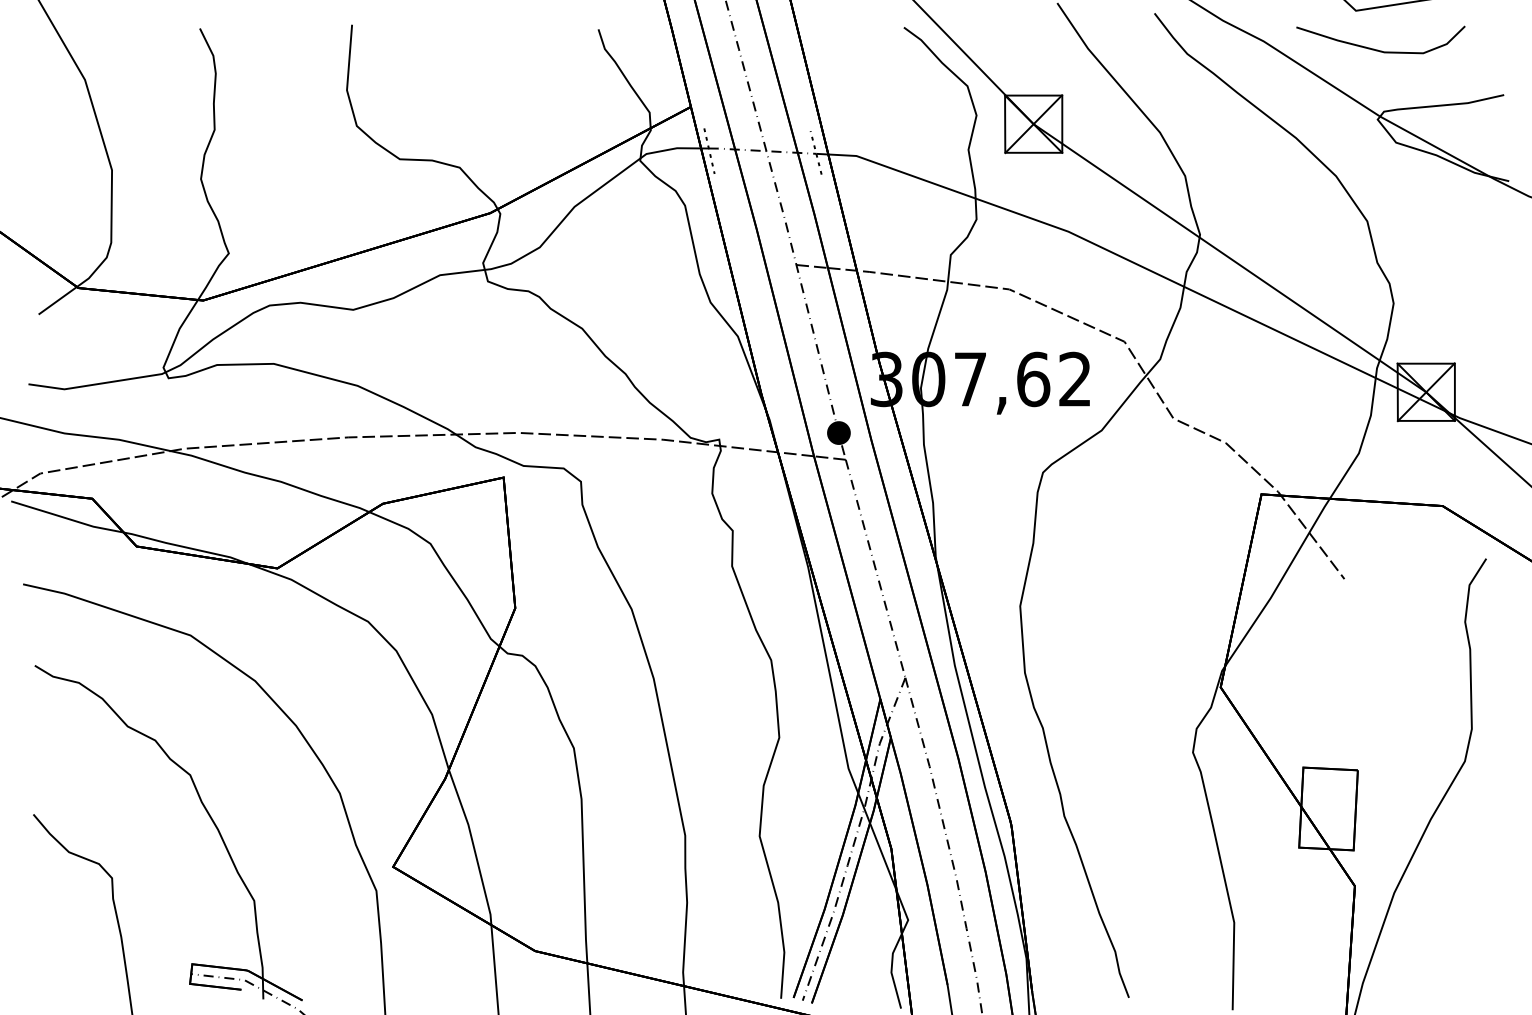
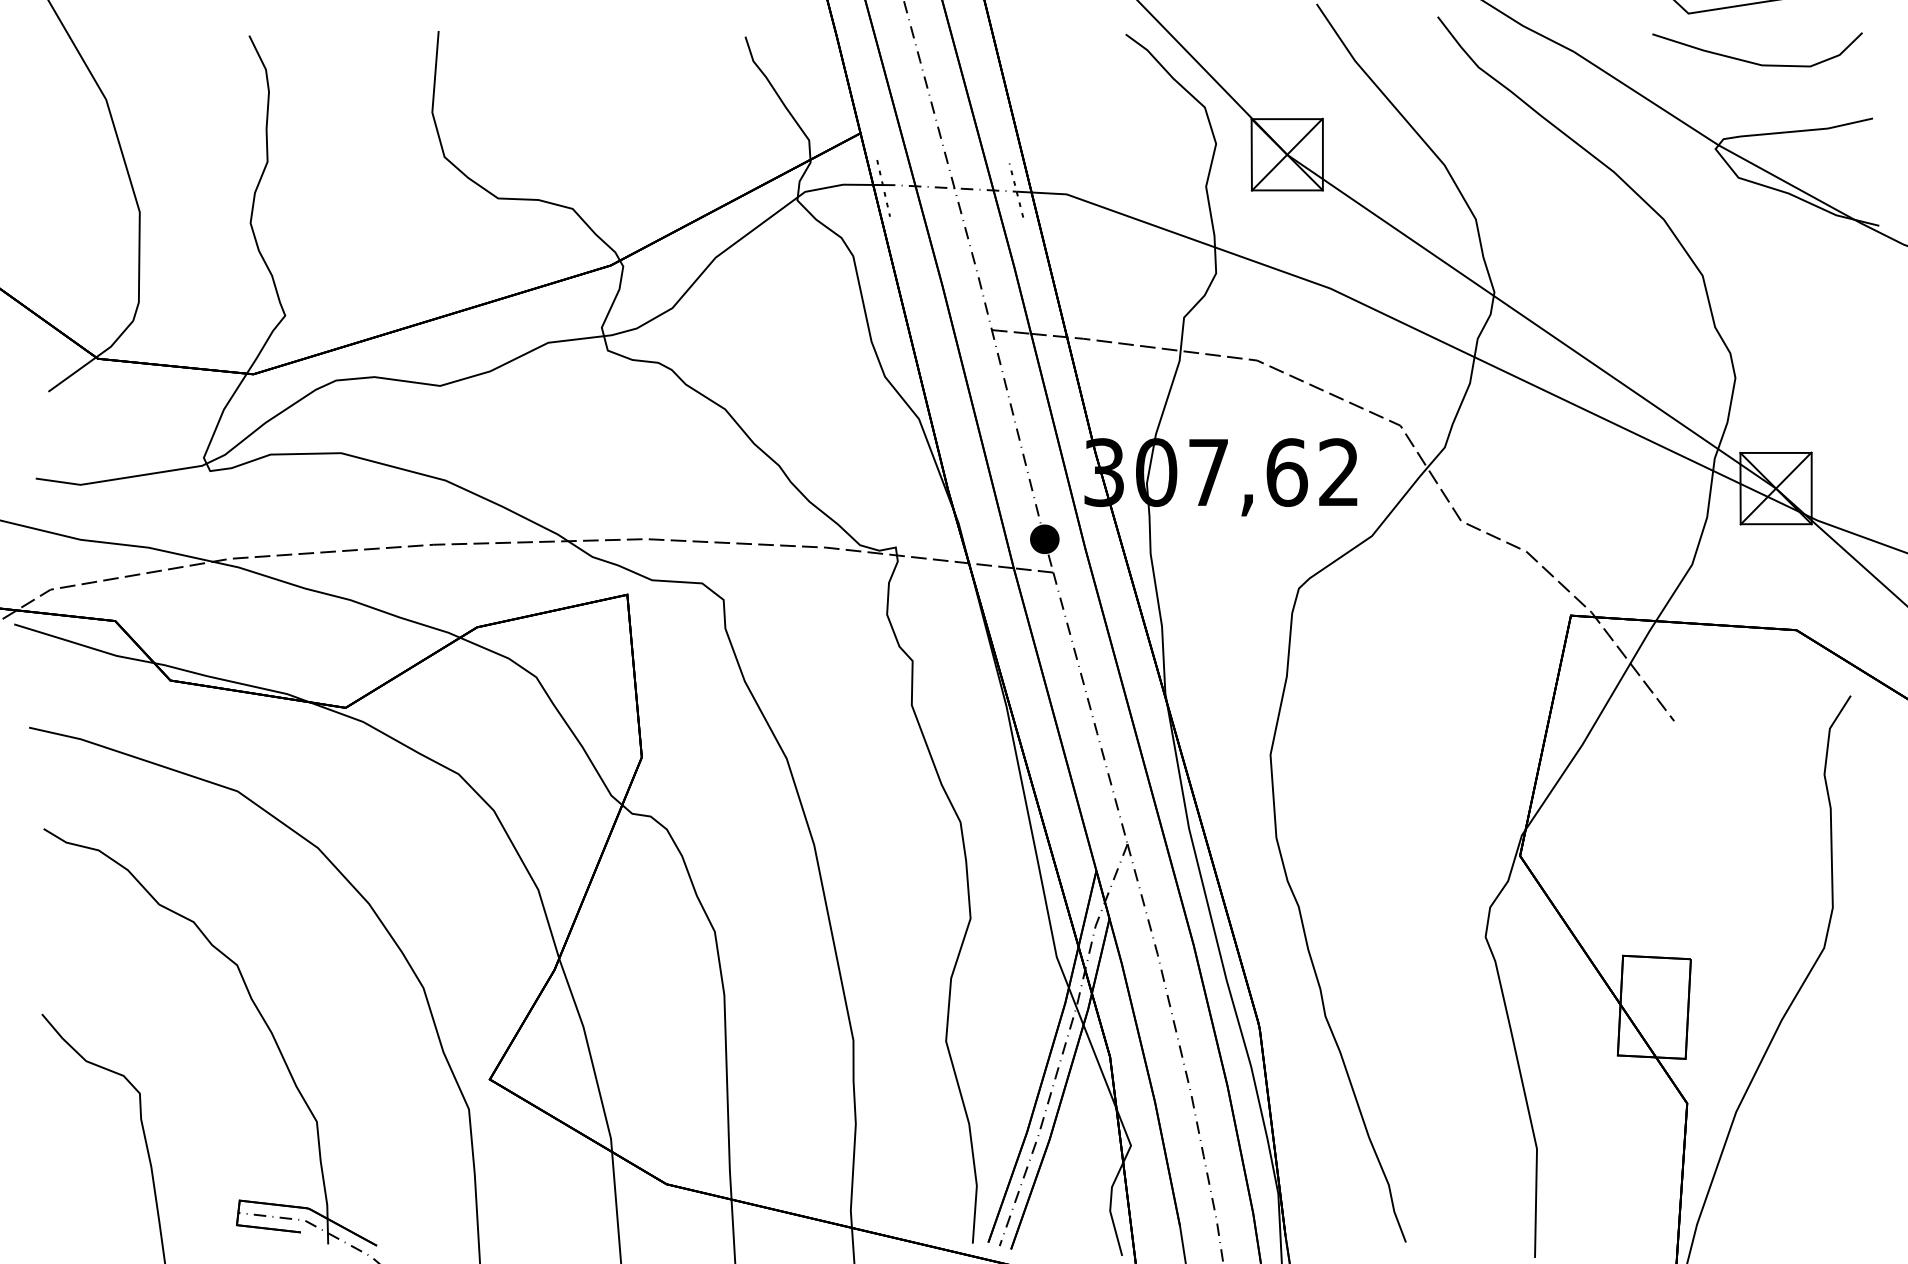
curve: (1379, 50) -> (1755, 62), moved

